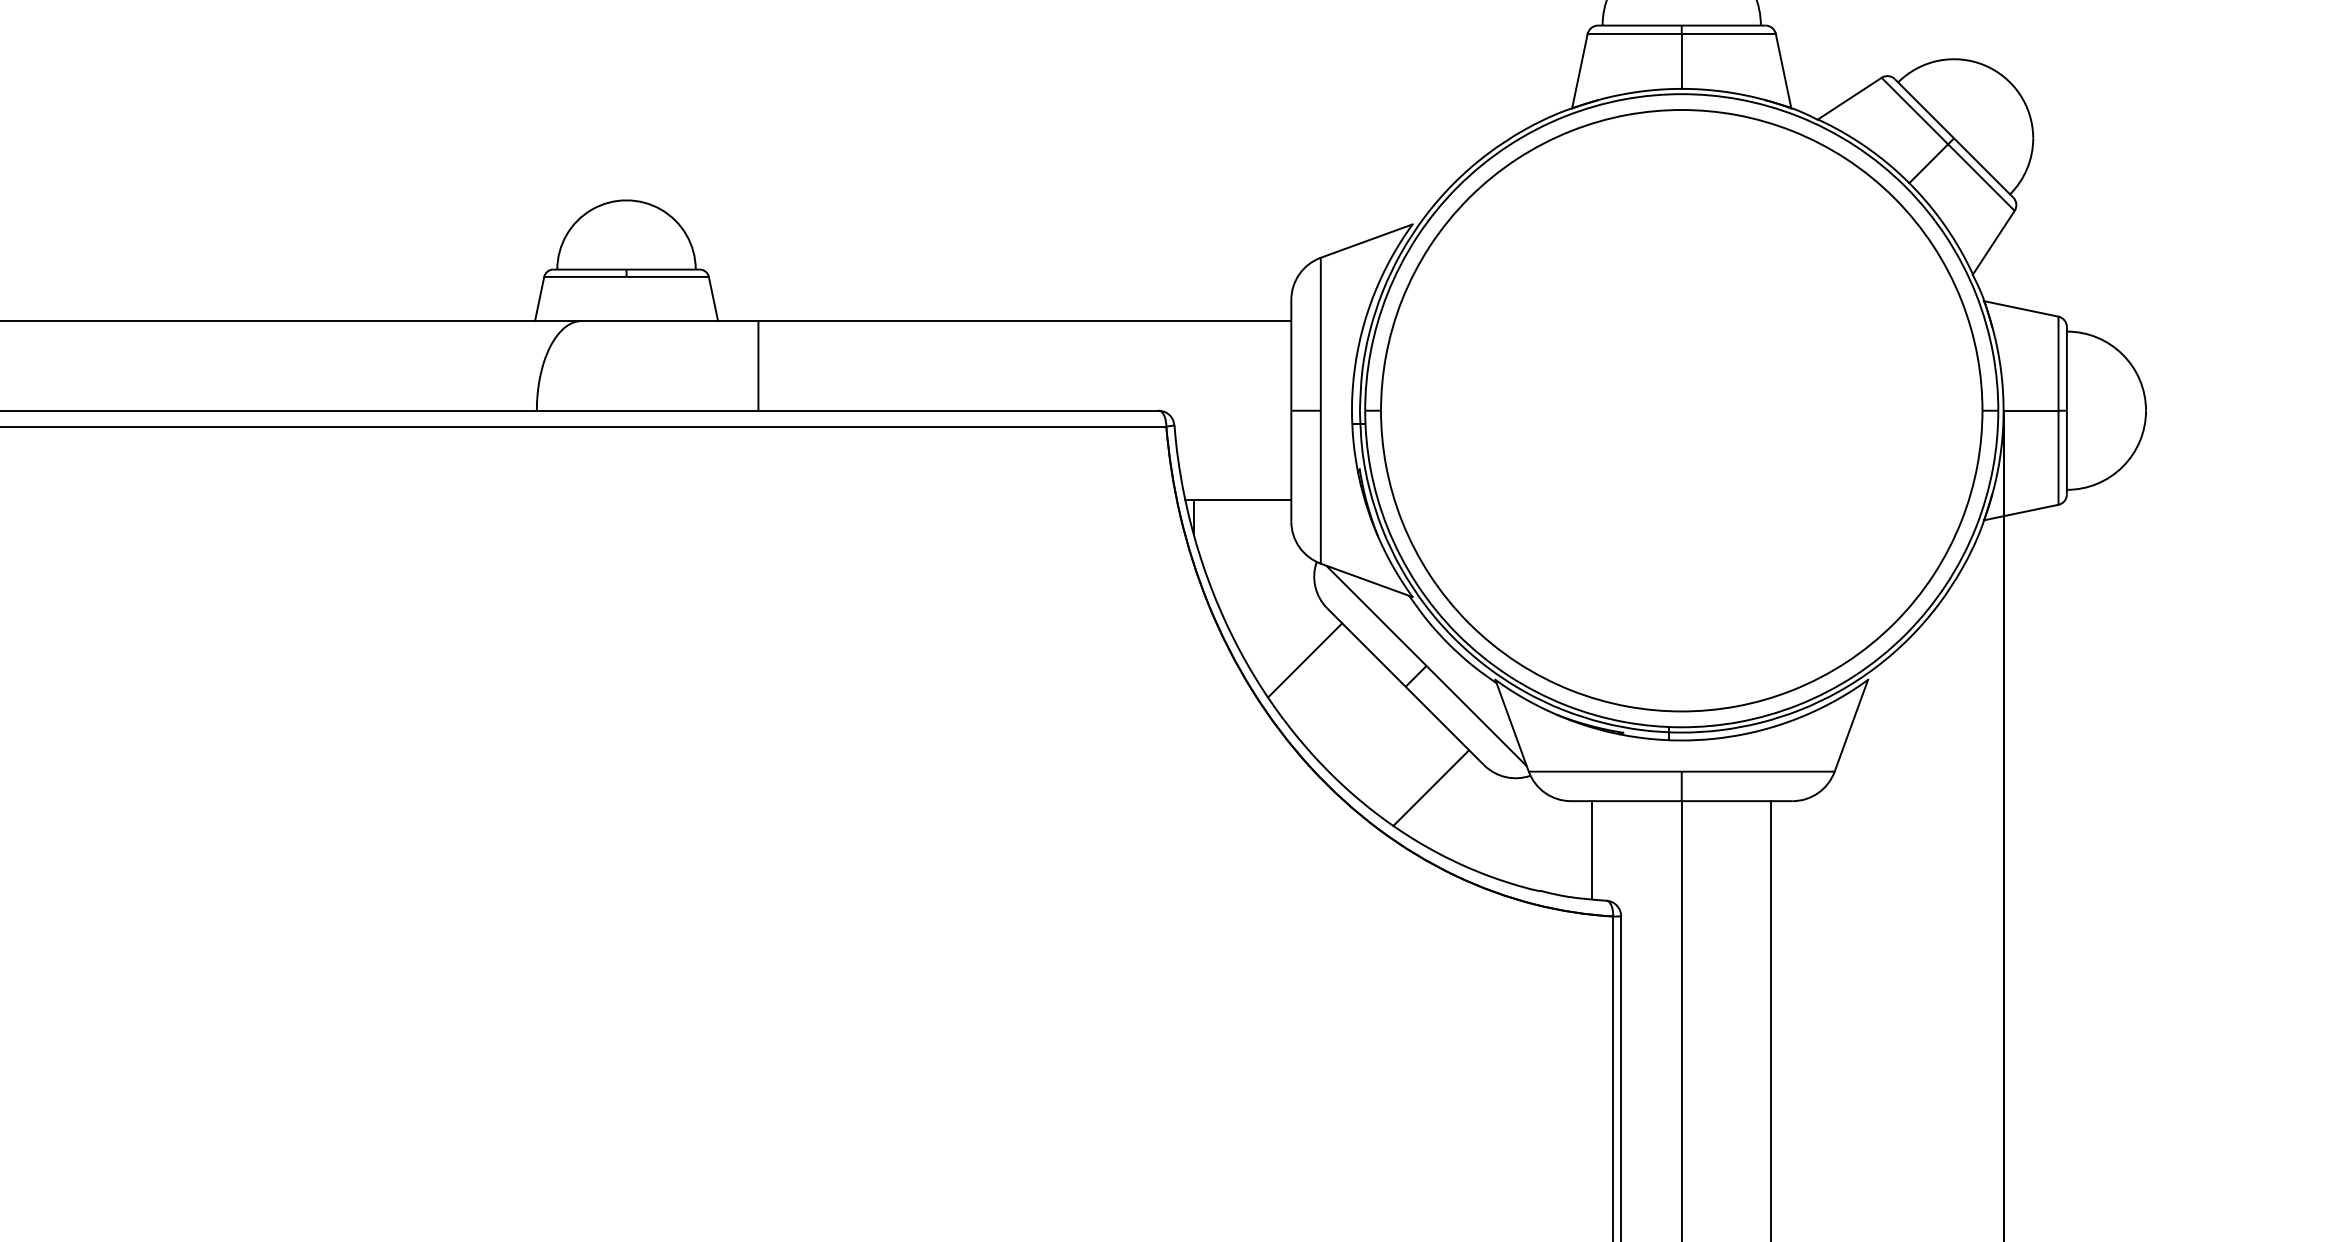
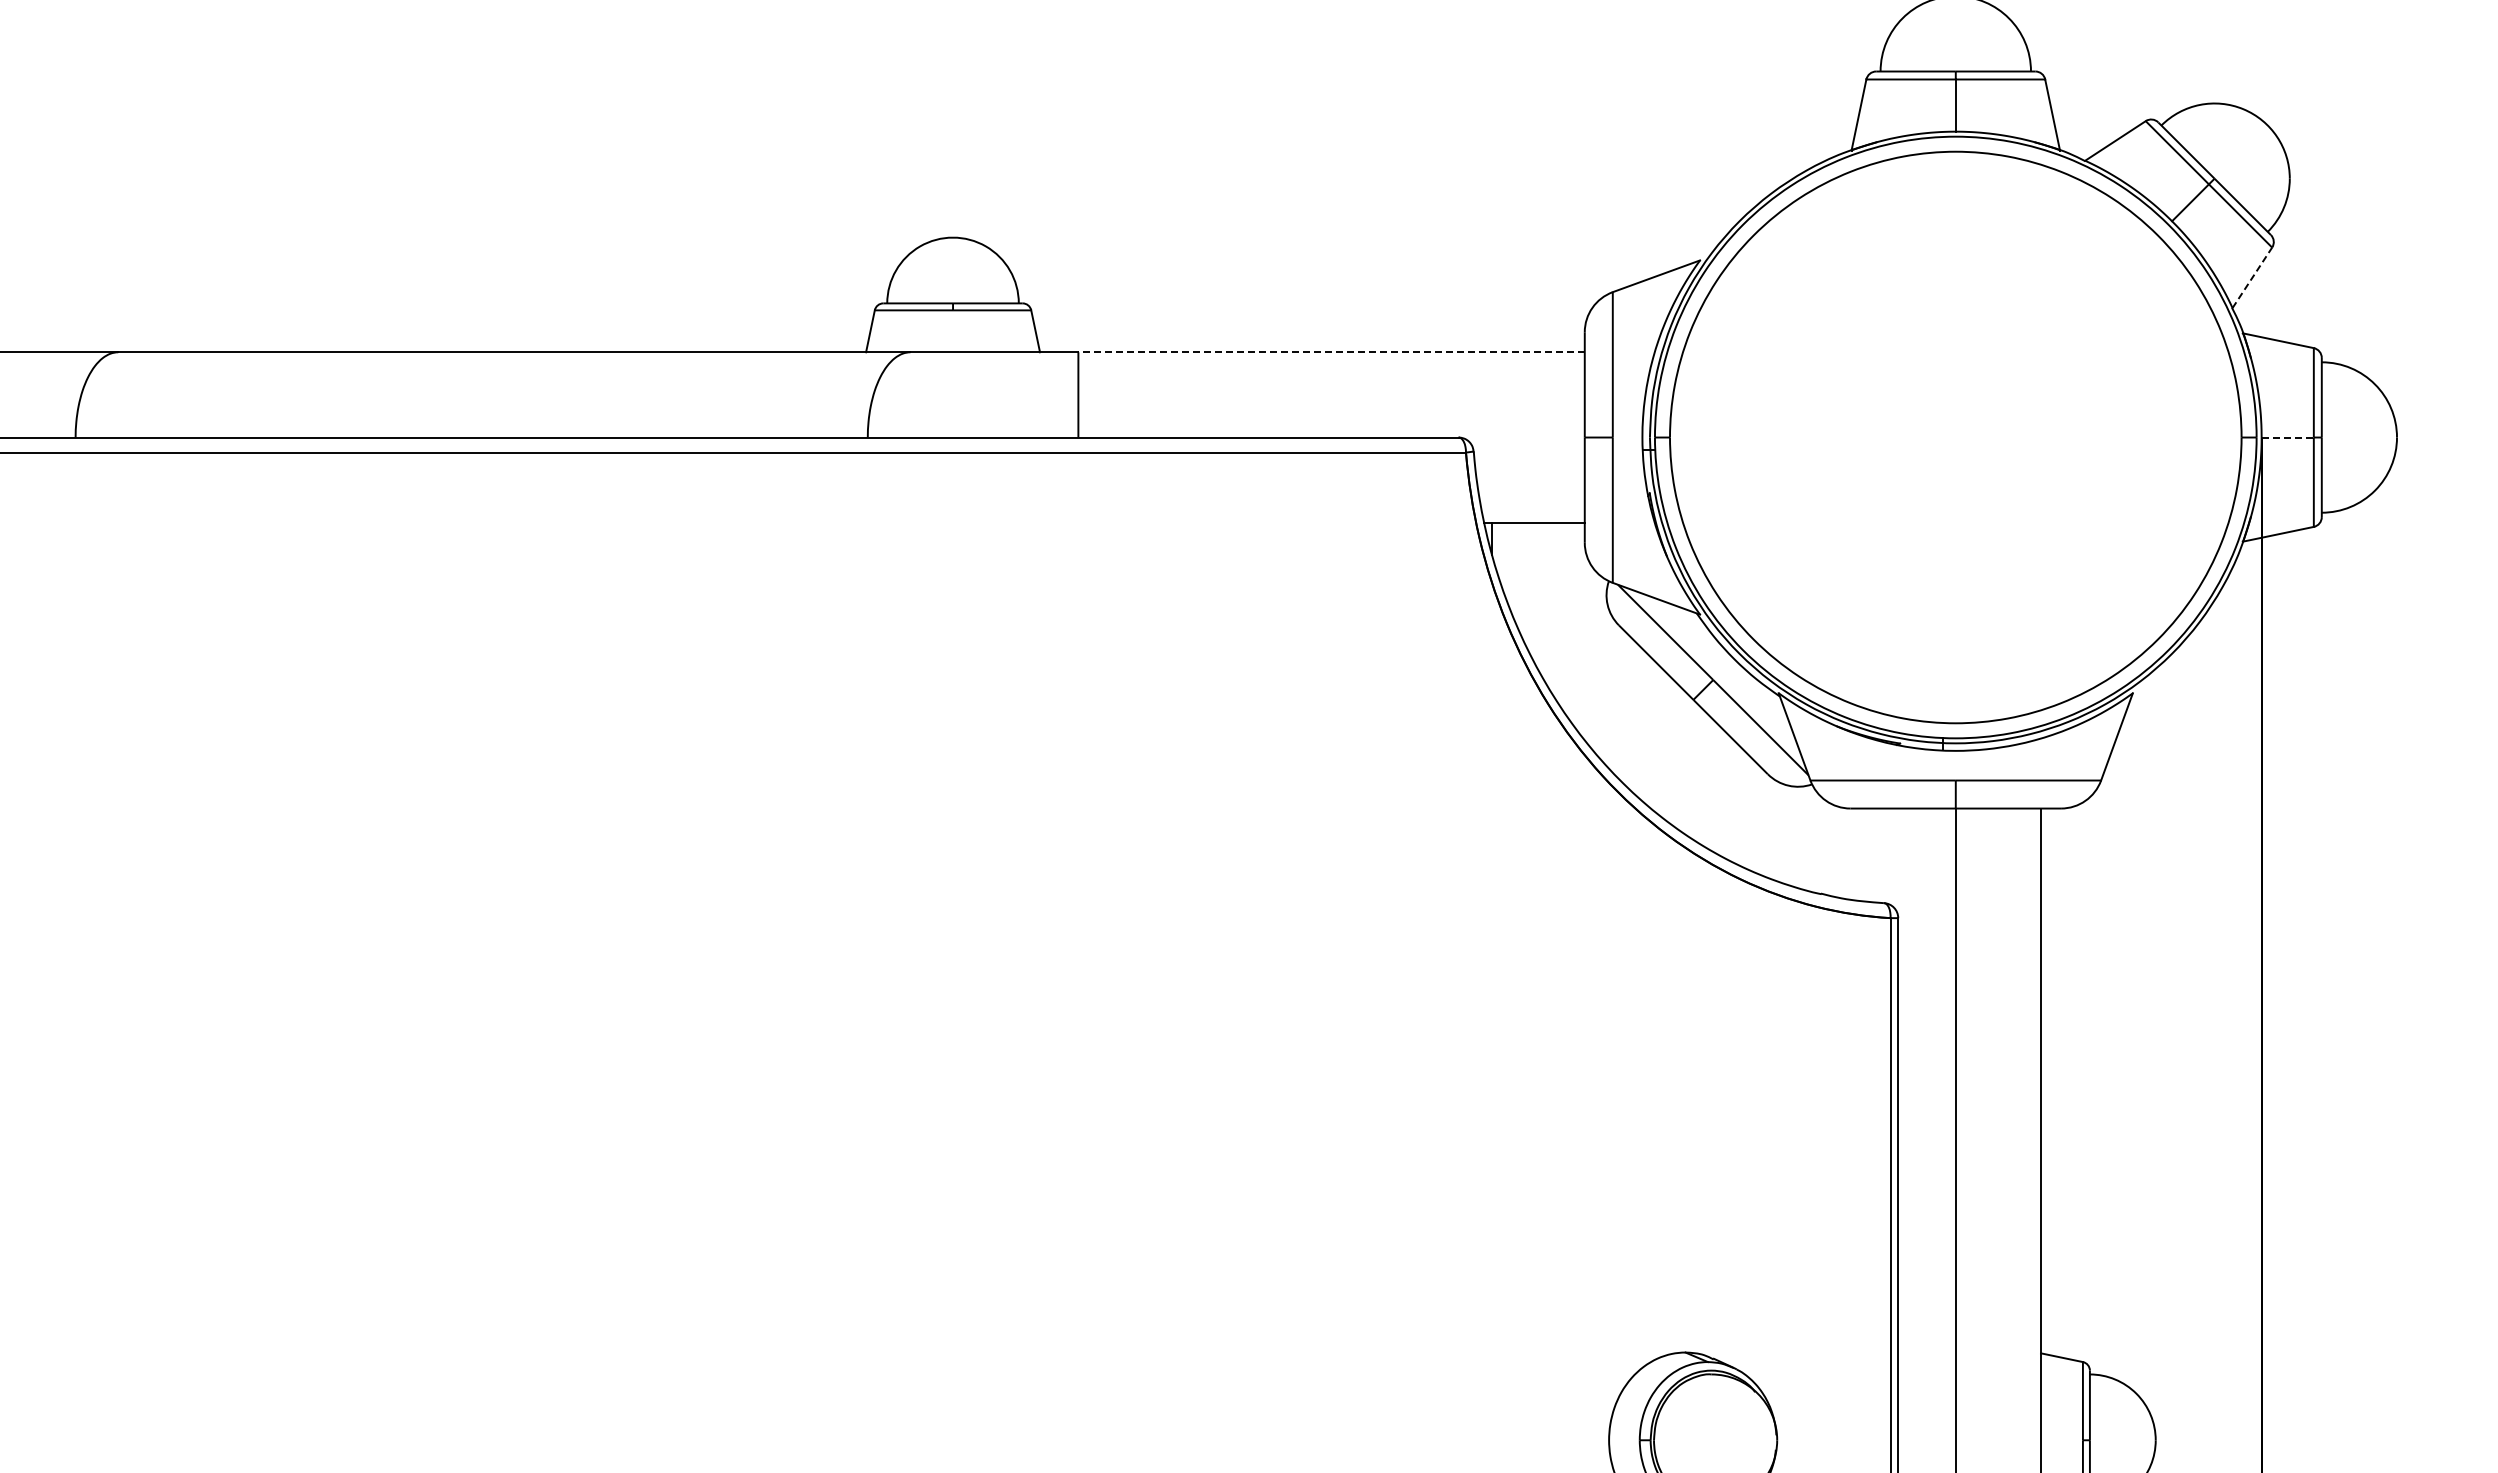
line: (1993, 242) -> (2252, 277), solid -> dashed
line: (1024, 321) -> (1331, 352), solid -> dashed
line: (2031, 410) -> (2288, 437), solid -> dashed
line: (1304, 660) -> (1597, 674), removed
line: (1430, 788) -> (1717, 796), removed
line: (1591, 849) -> (1870, 854), removed

